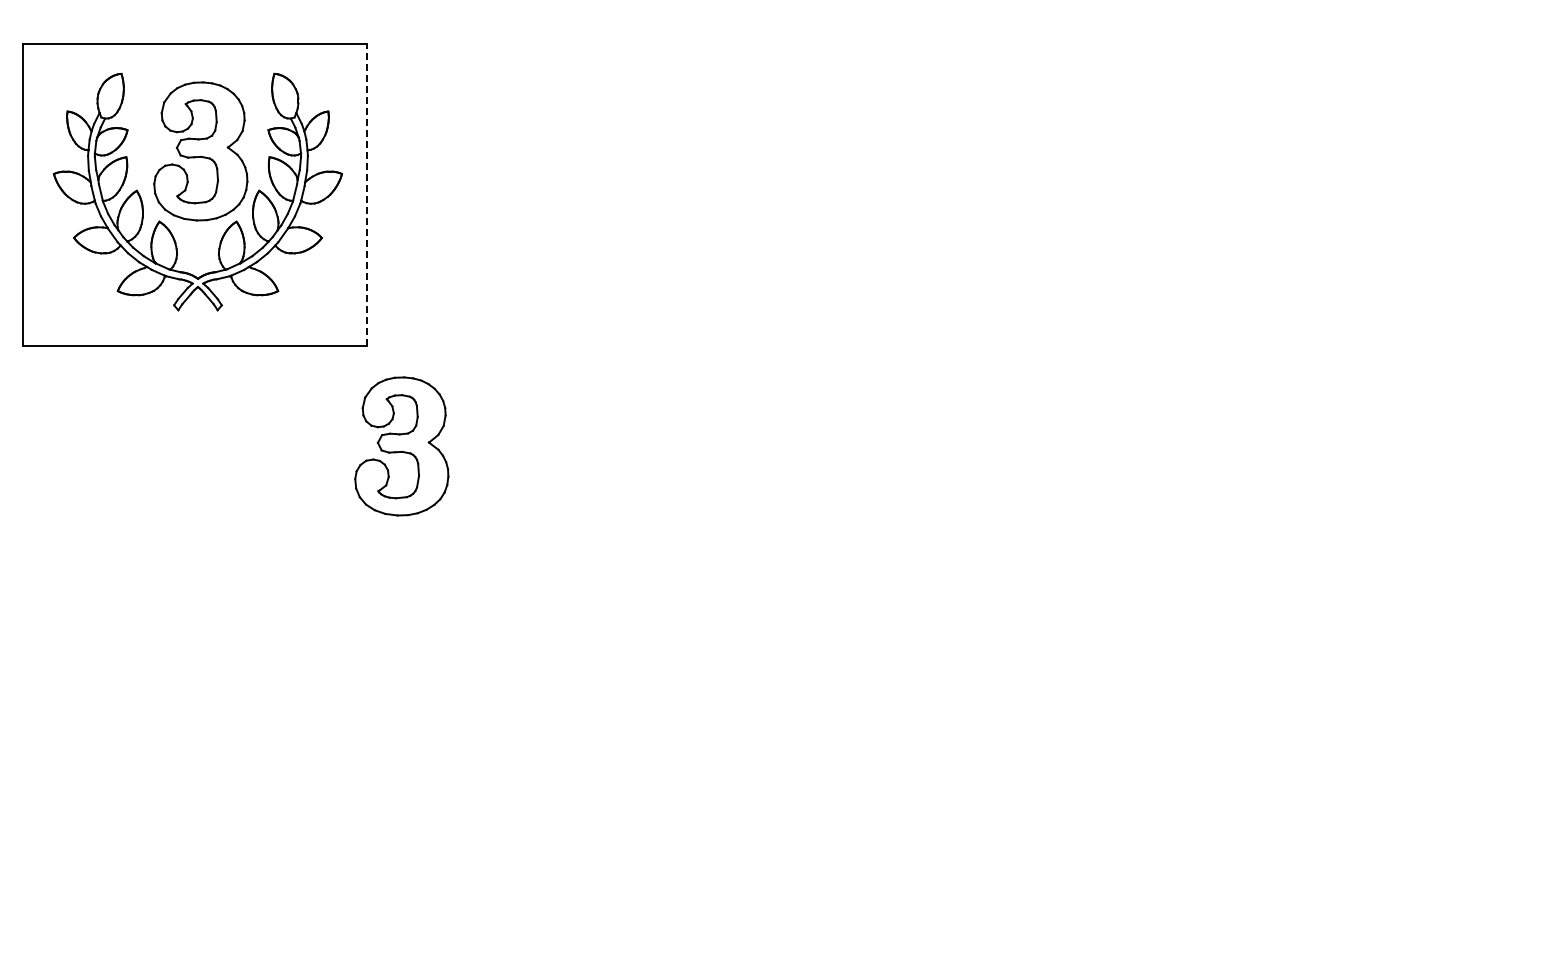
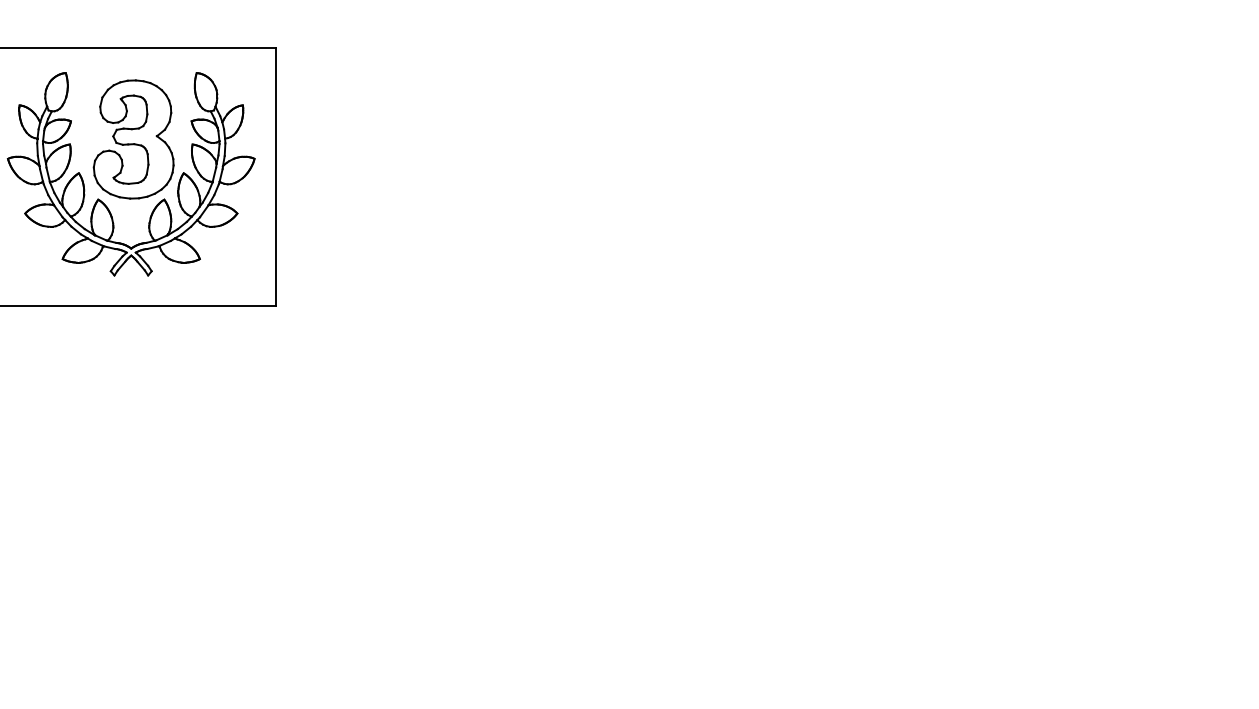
line: (366, 195) -> (275, 177), dashed -> solid
part: (401, 446) -> (305, 392), removed

